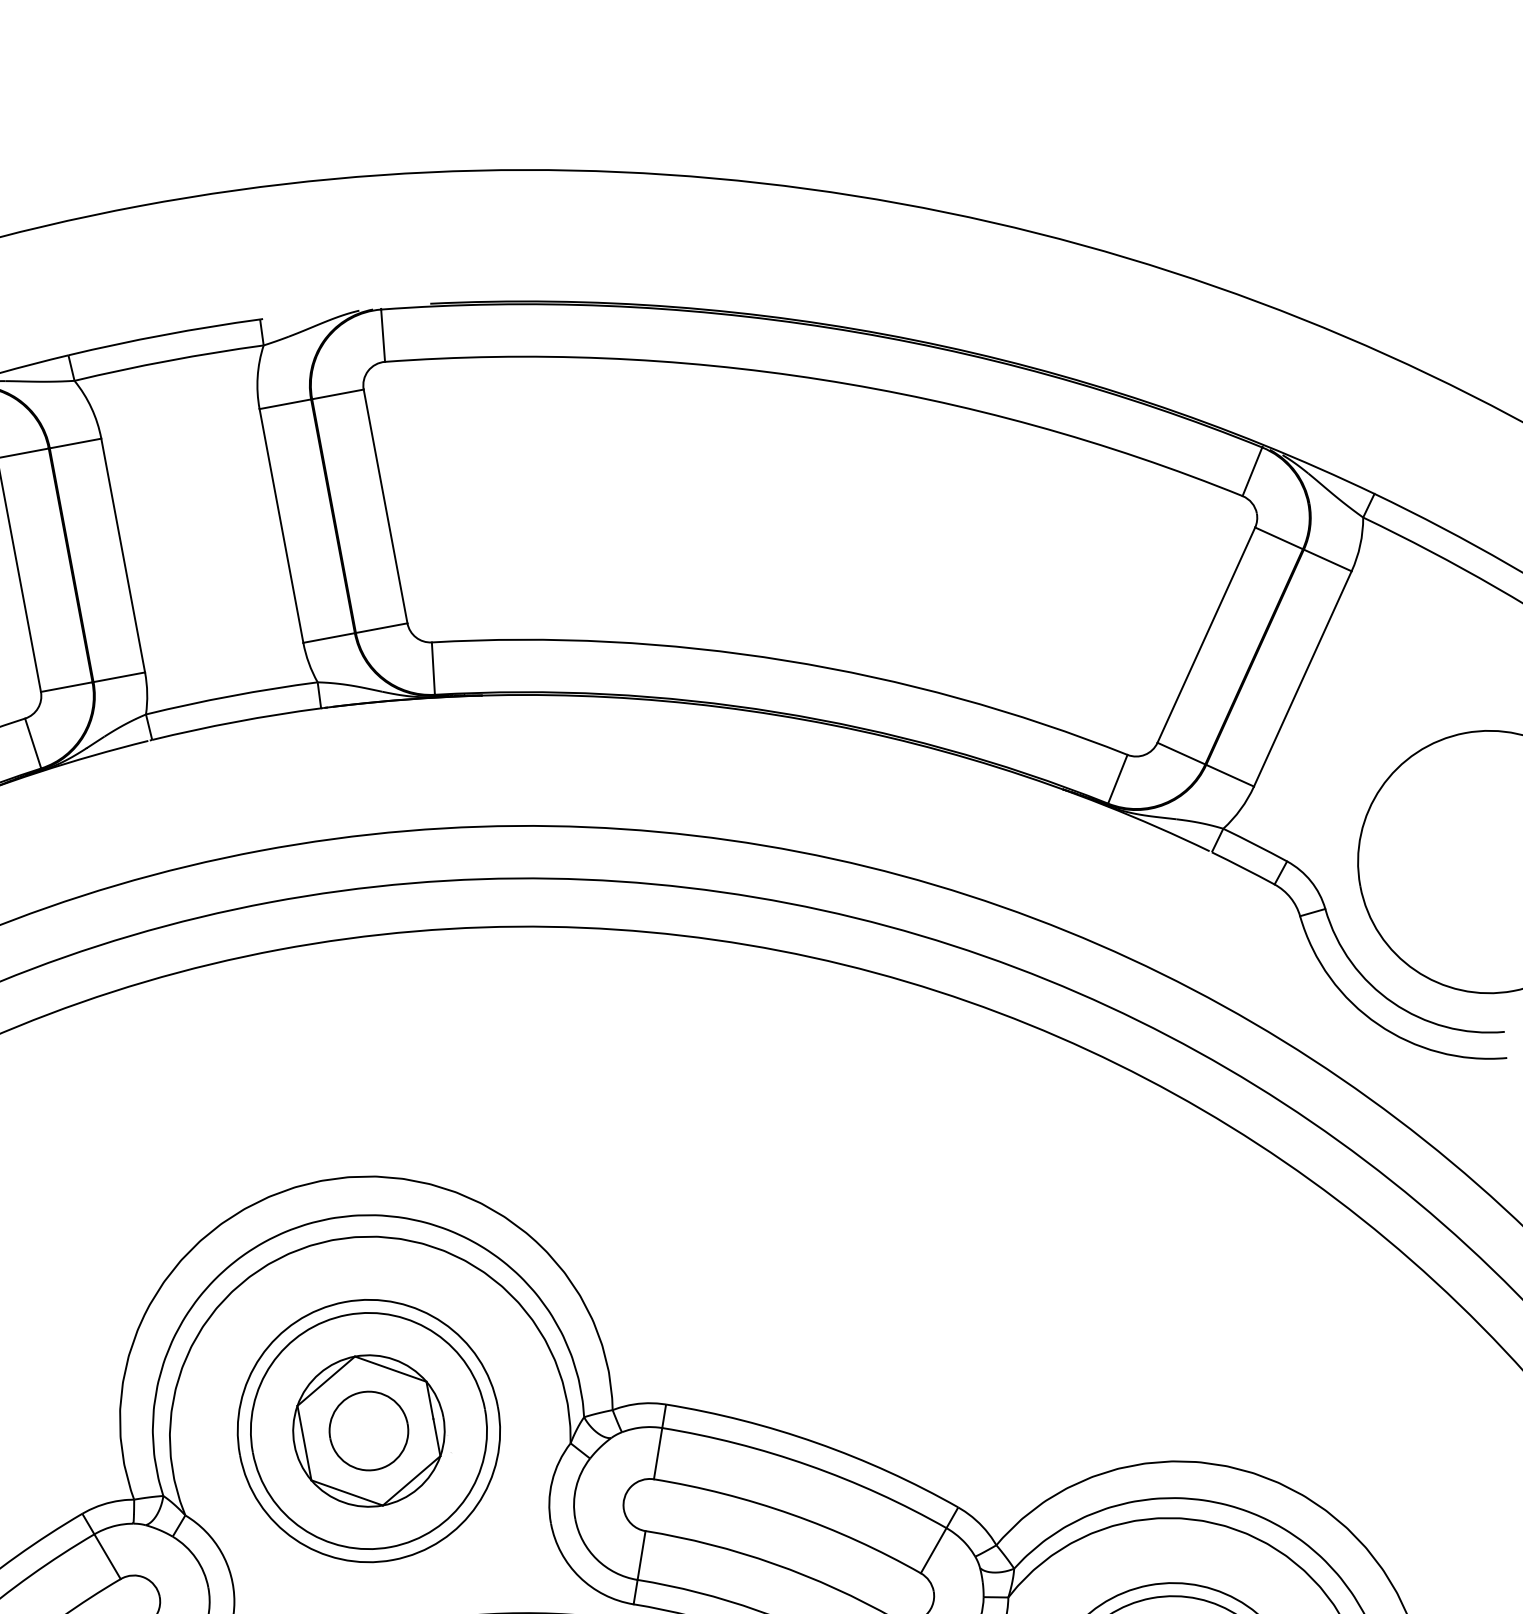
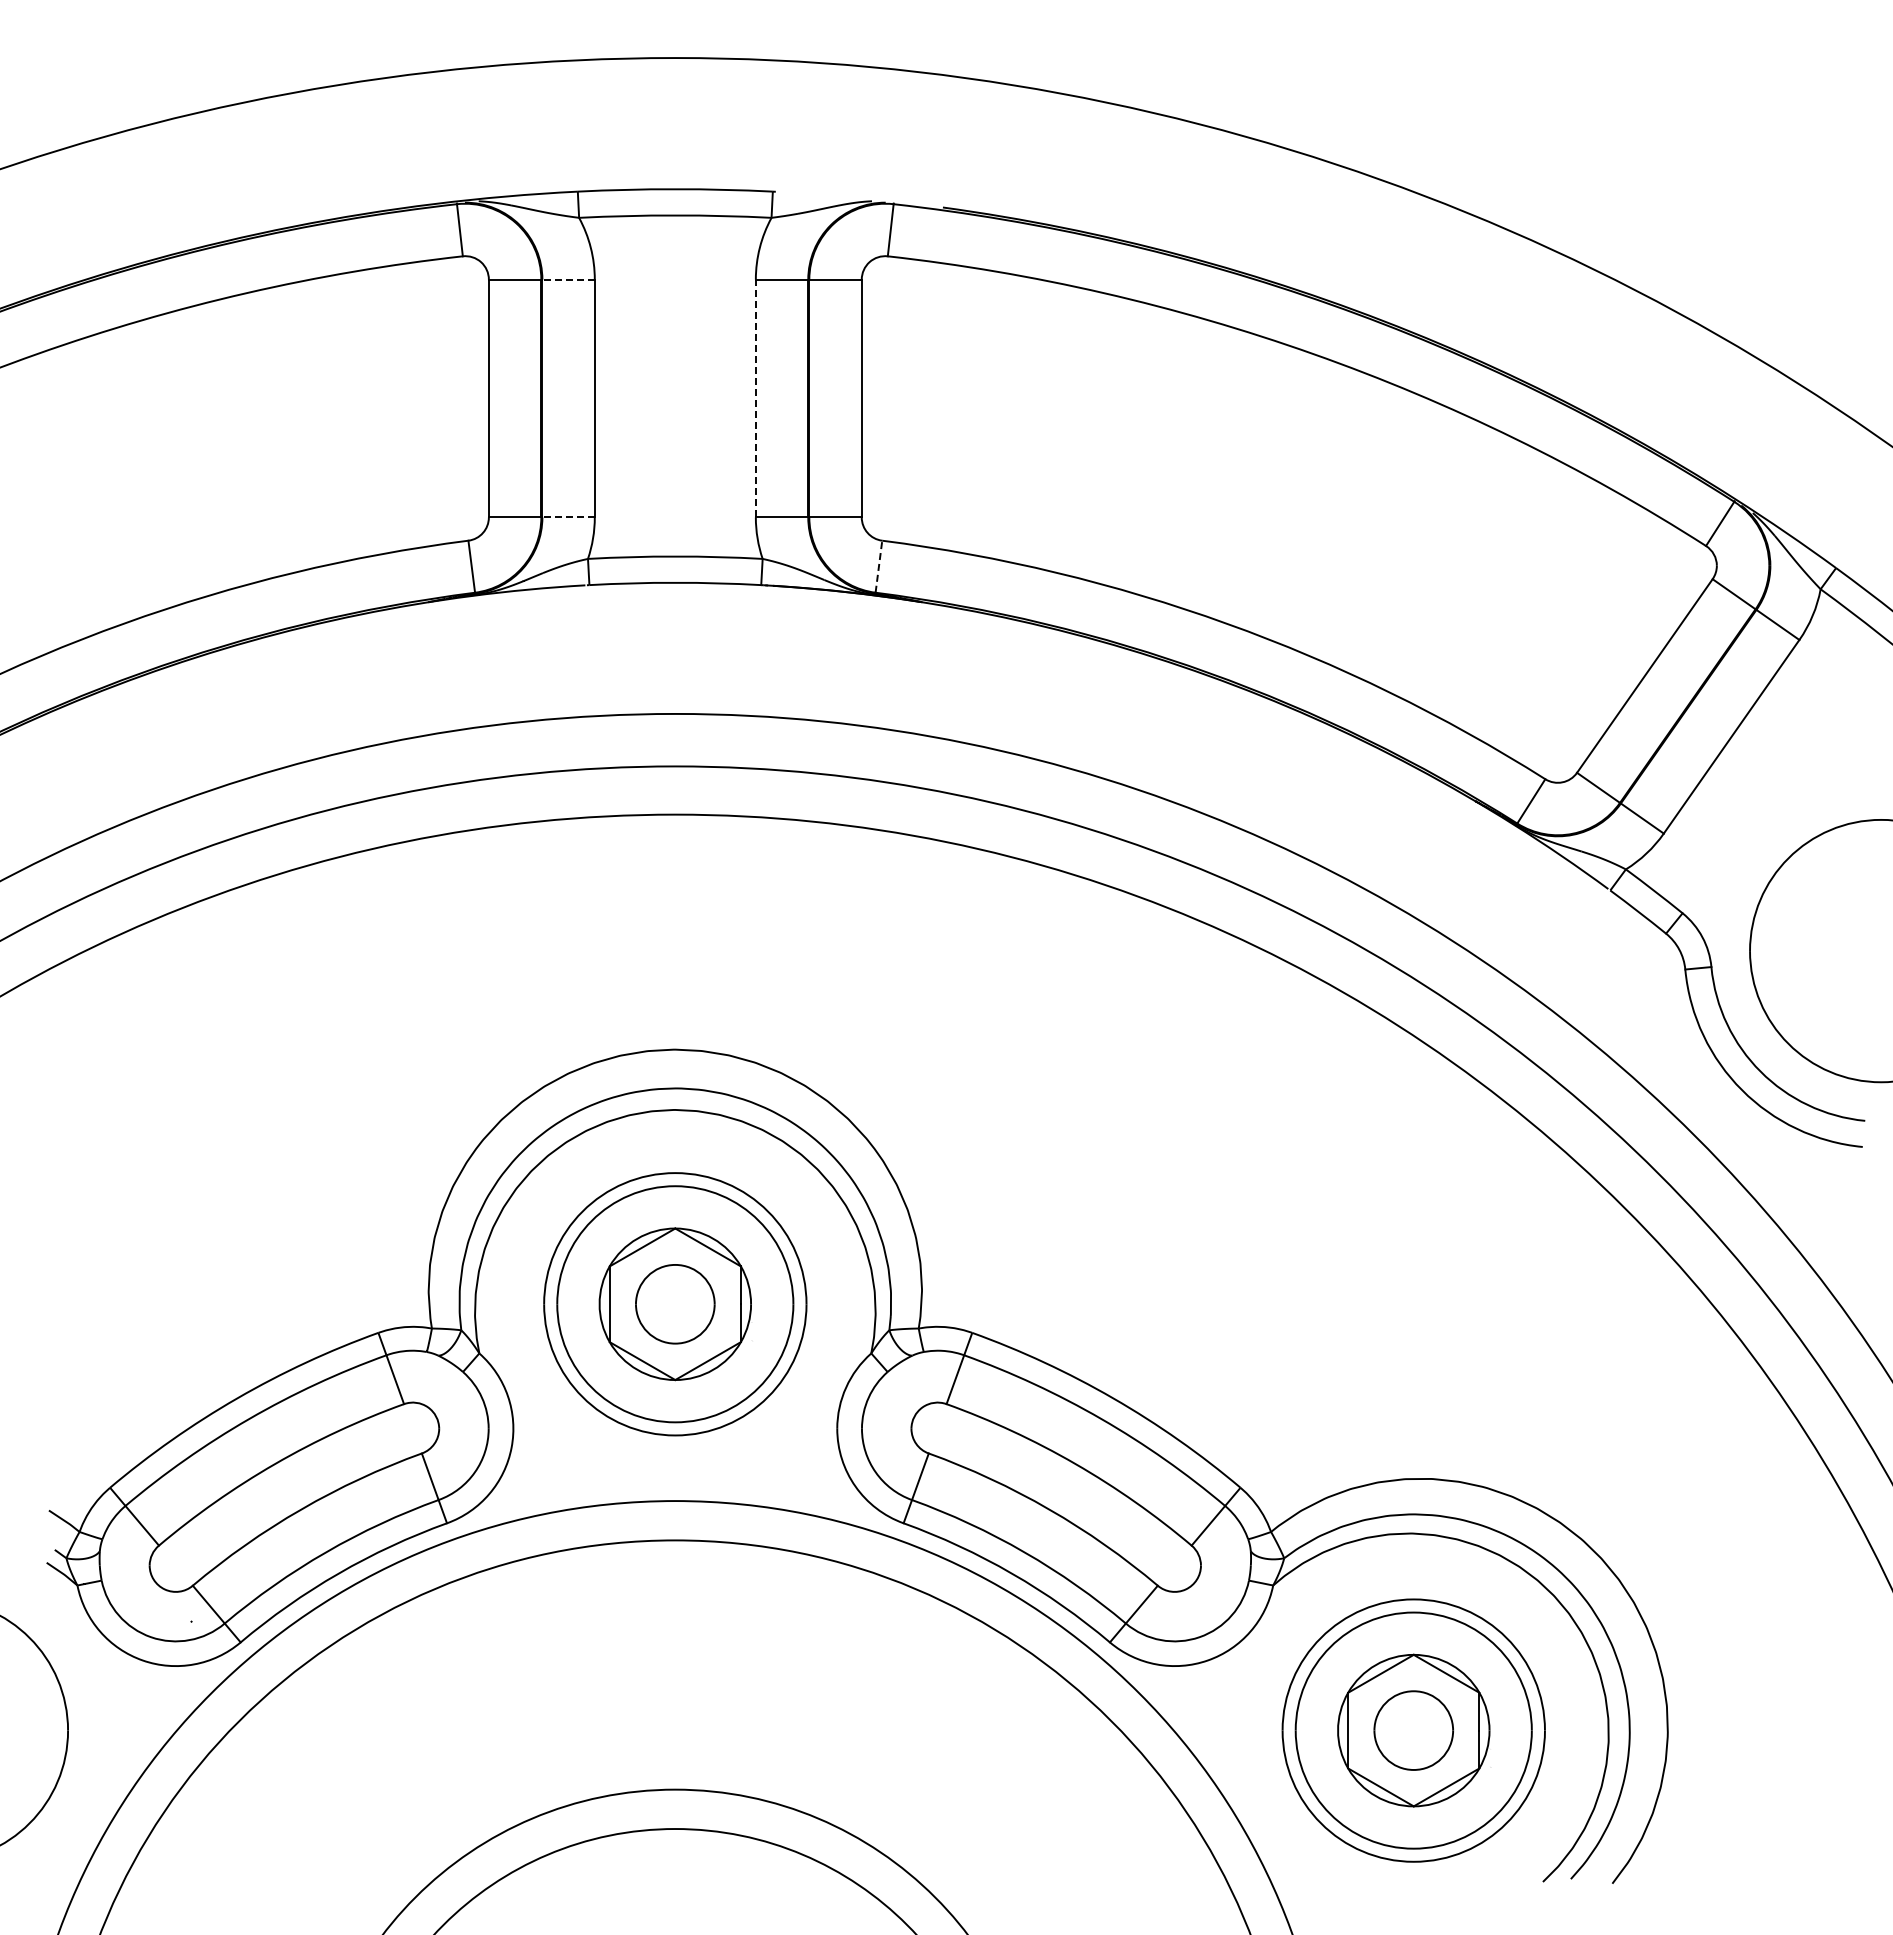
line: (75, 443) -> (568, 279), solid -> dashed
line: (281, 525) -> (755, 398), solid -> dashed
line: (432, 668) -> (878, 566), solid -> dashed
line: (119, 677) -> (568, 517), solid -> dashed

